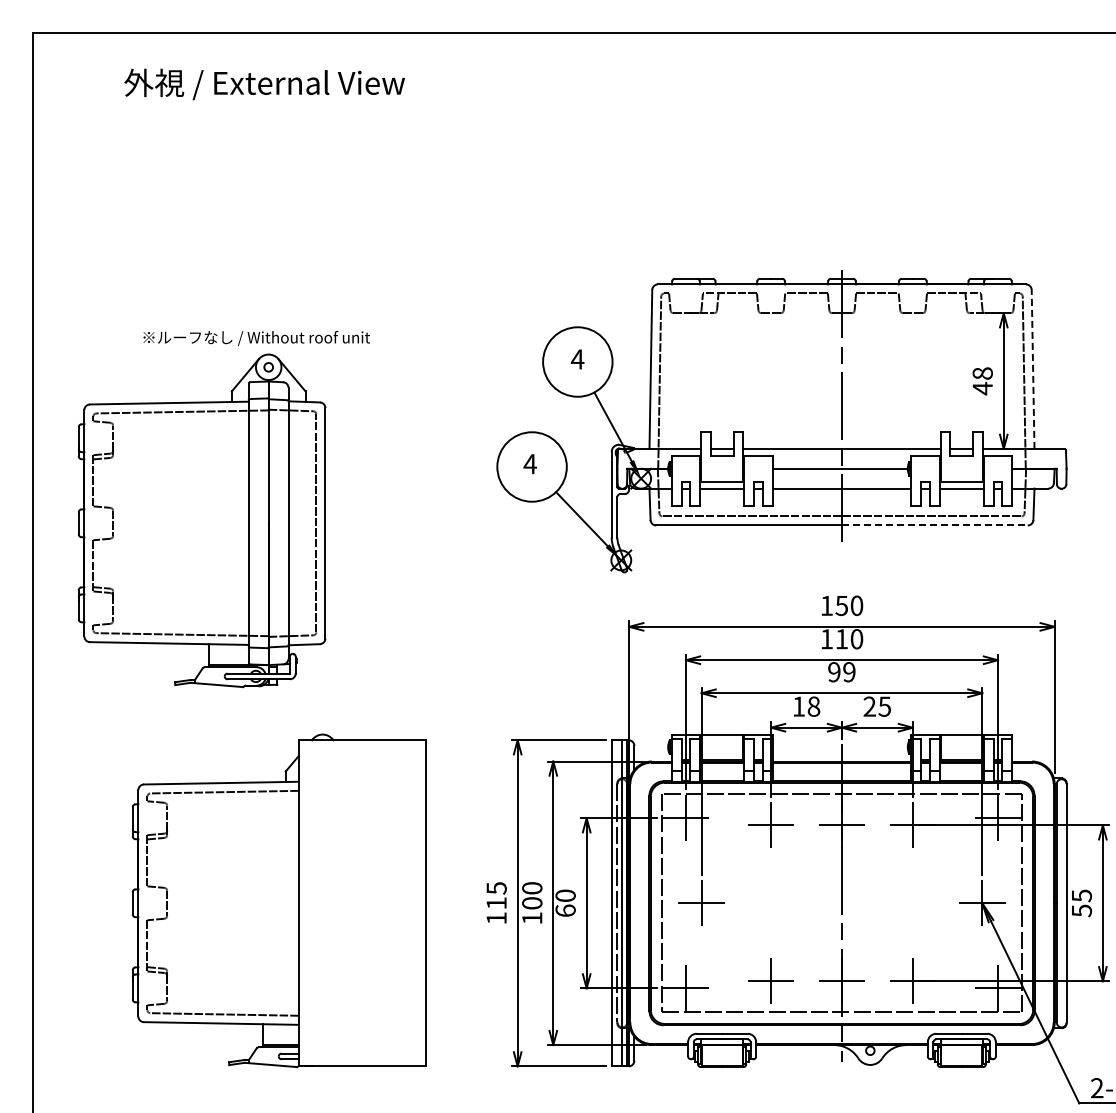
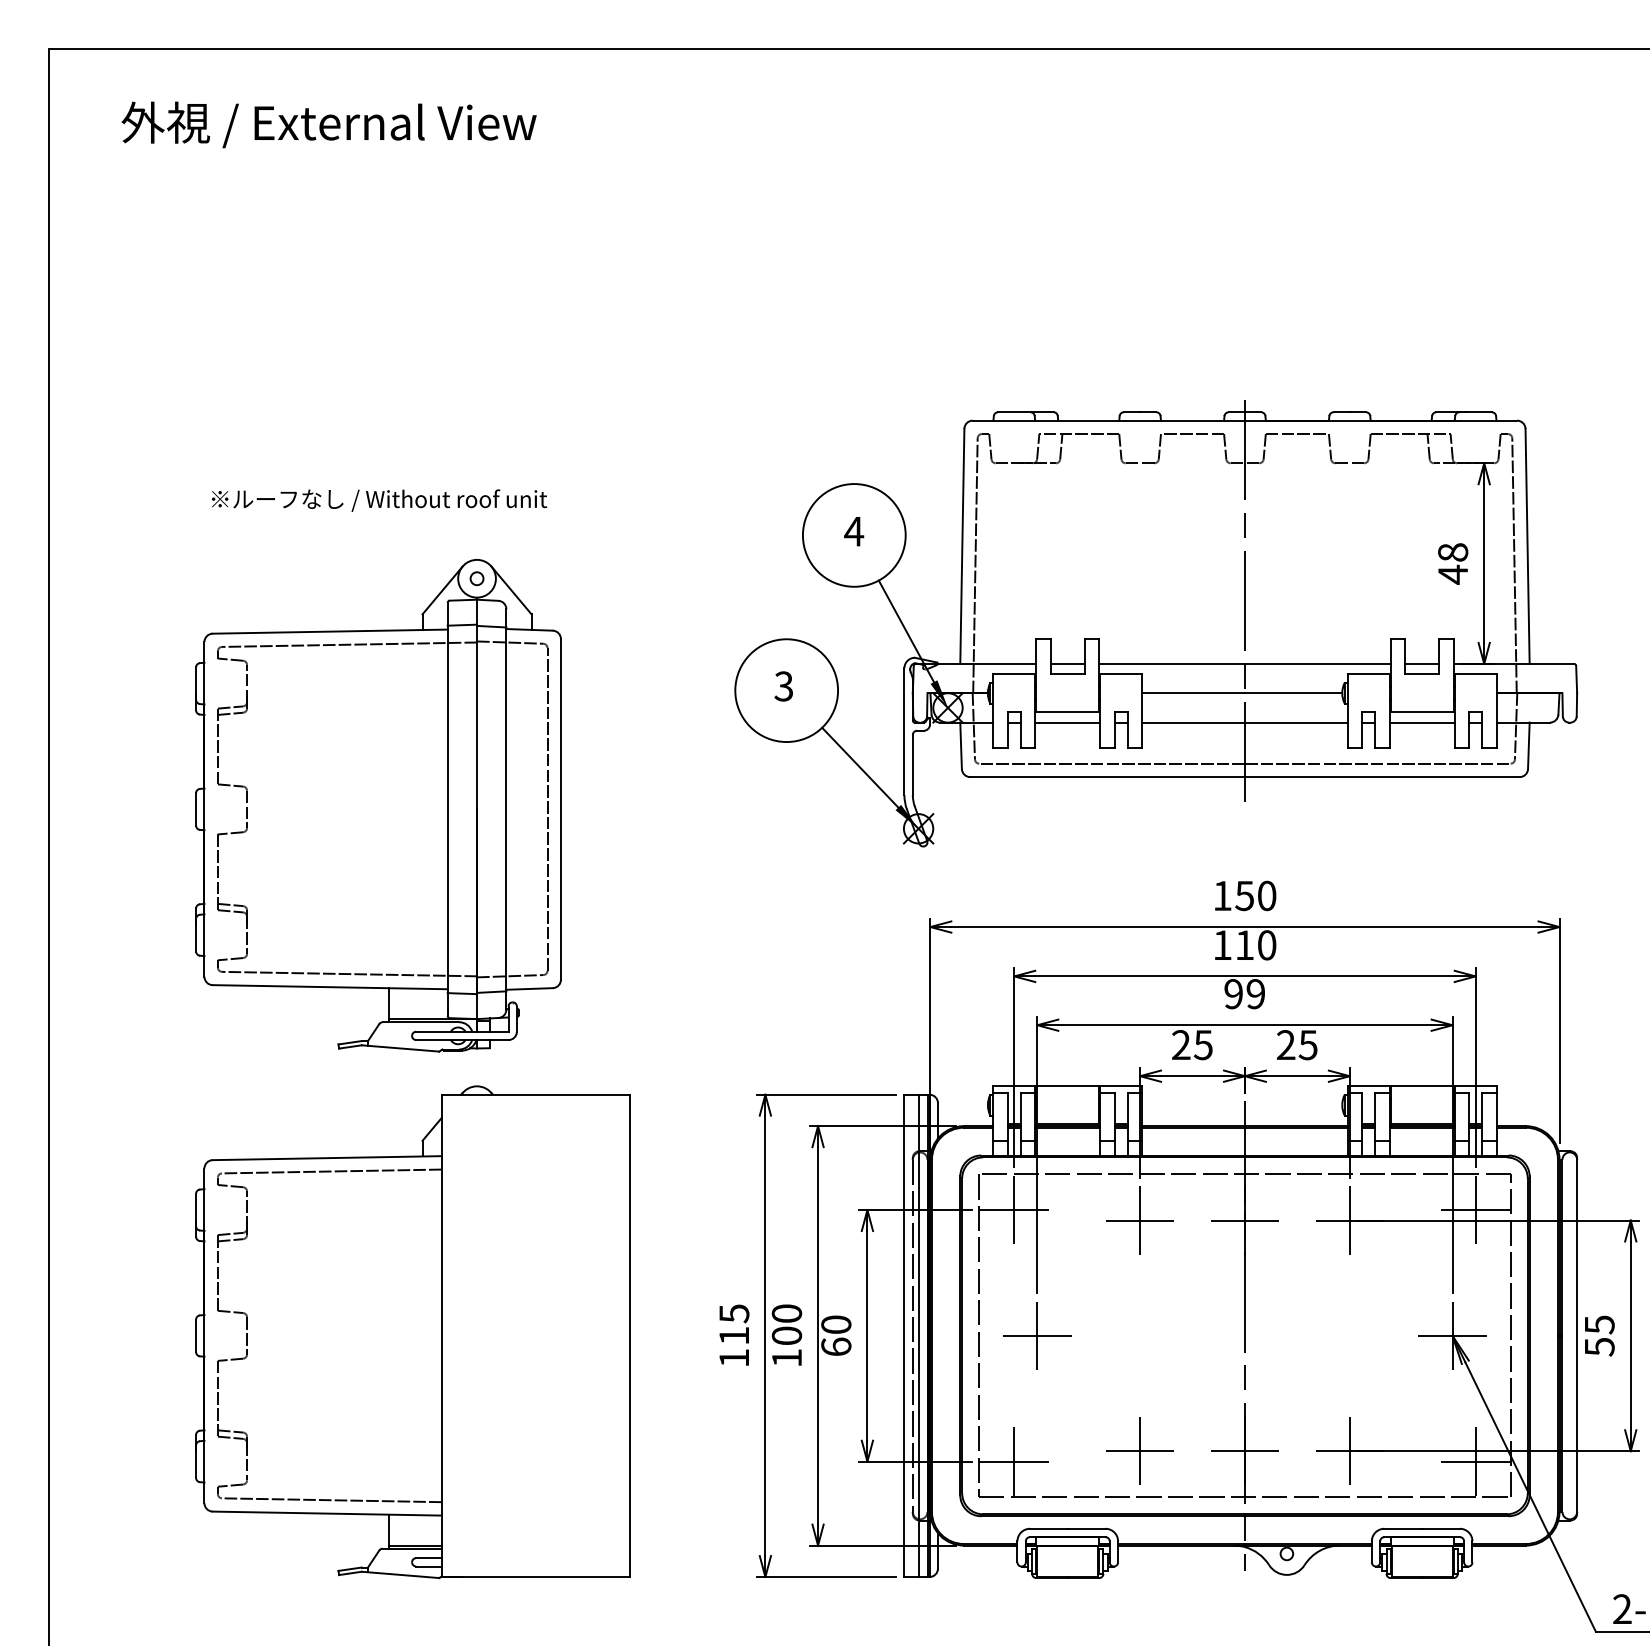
text: (264, 84) -> (328, 125), moved
line: (1033, 368) -> (1528, 544), dashed -> solid
text: (529, 464) -> (782, 686), 4 -> 3
part: (201, 520) -> (377, 805), moved
line: (934, 525) -> (1381, 777), dashed -> solid
text: (806, 706) -> (1192, 1044), 18 -> 25

